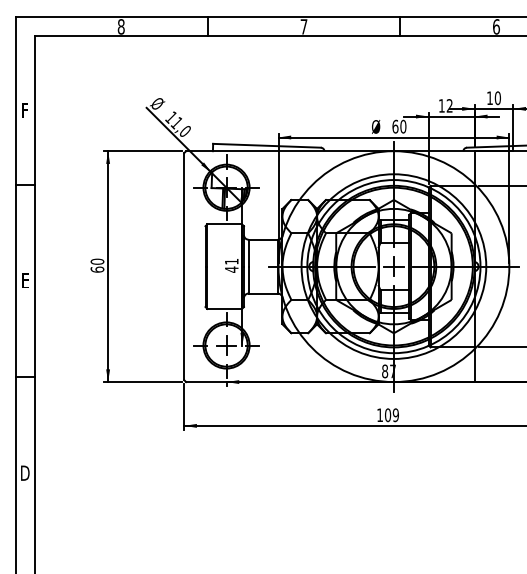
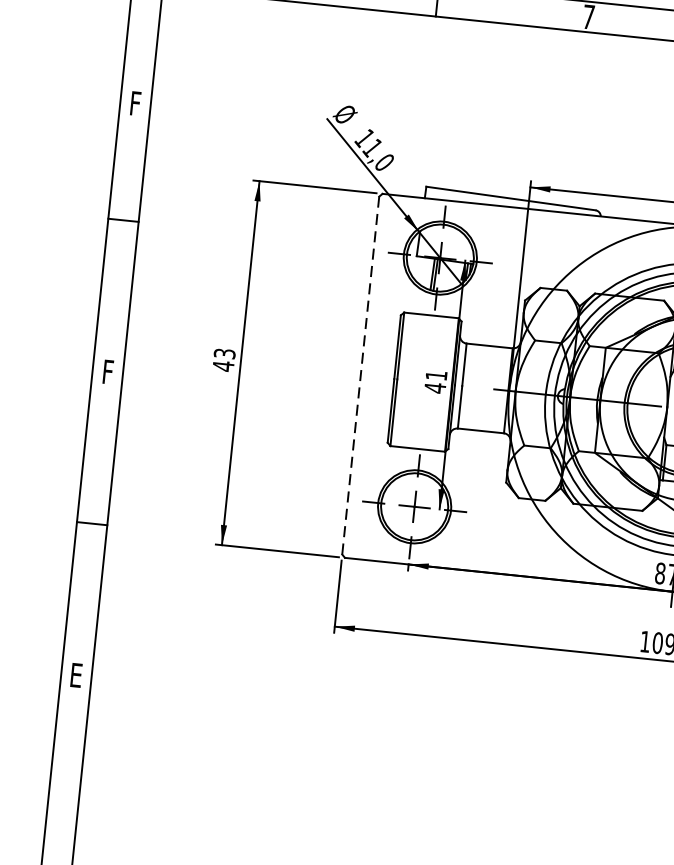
text: (97, 265) -> (224, 359), 60 -> 43
line: (184, 266) -> (361, 375), solid -> dashed
text: (25, 280) -> (108, 371), E -> F
text: (25, 472) -> (76, 674), D -> E

